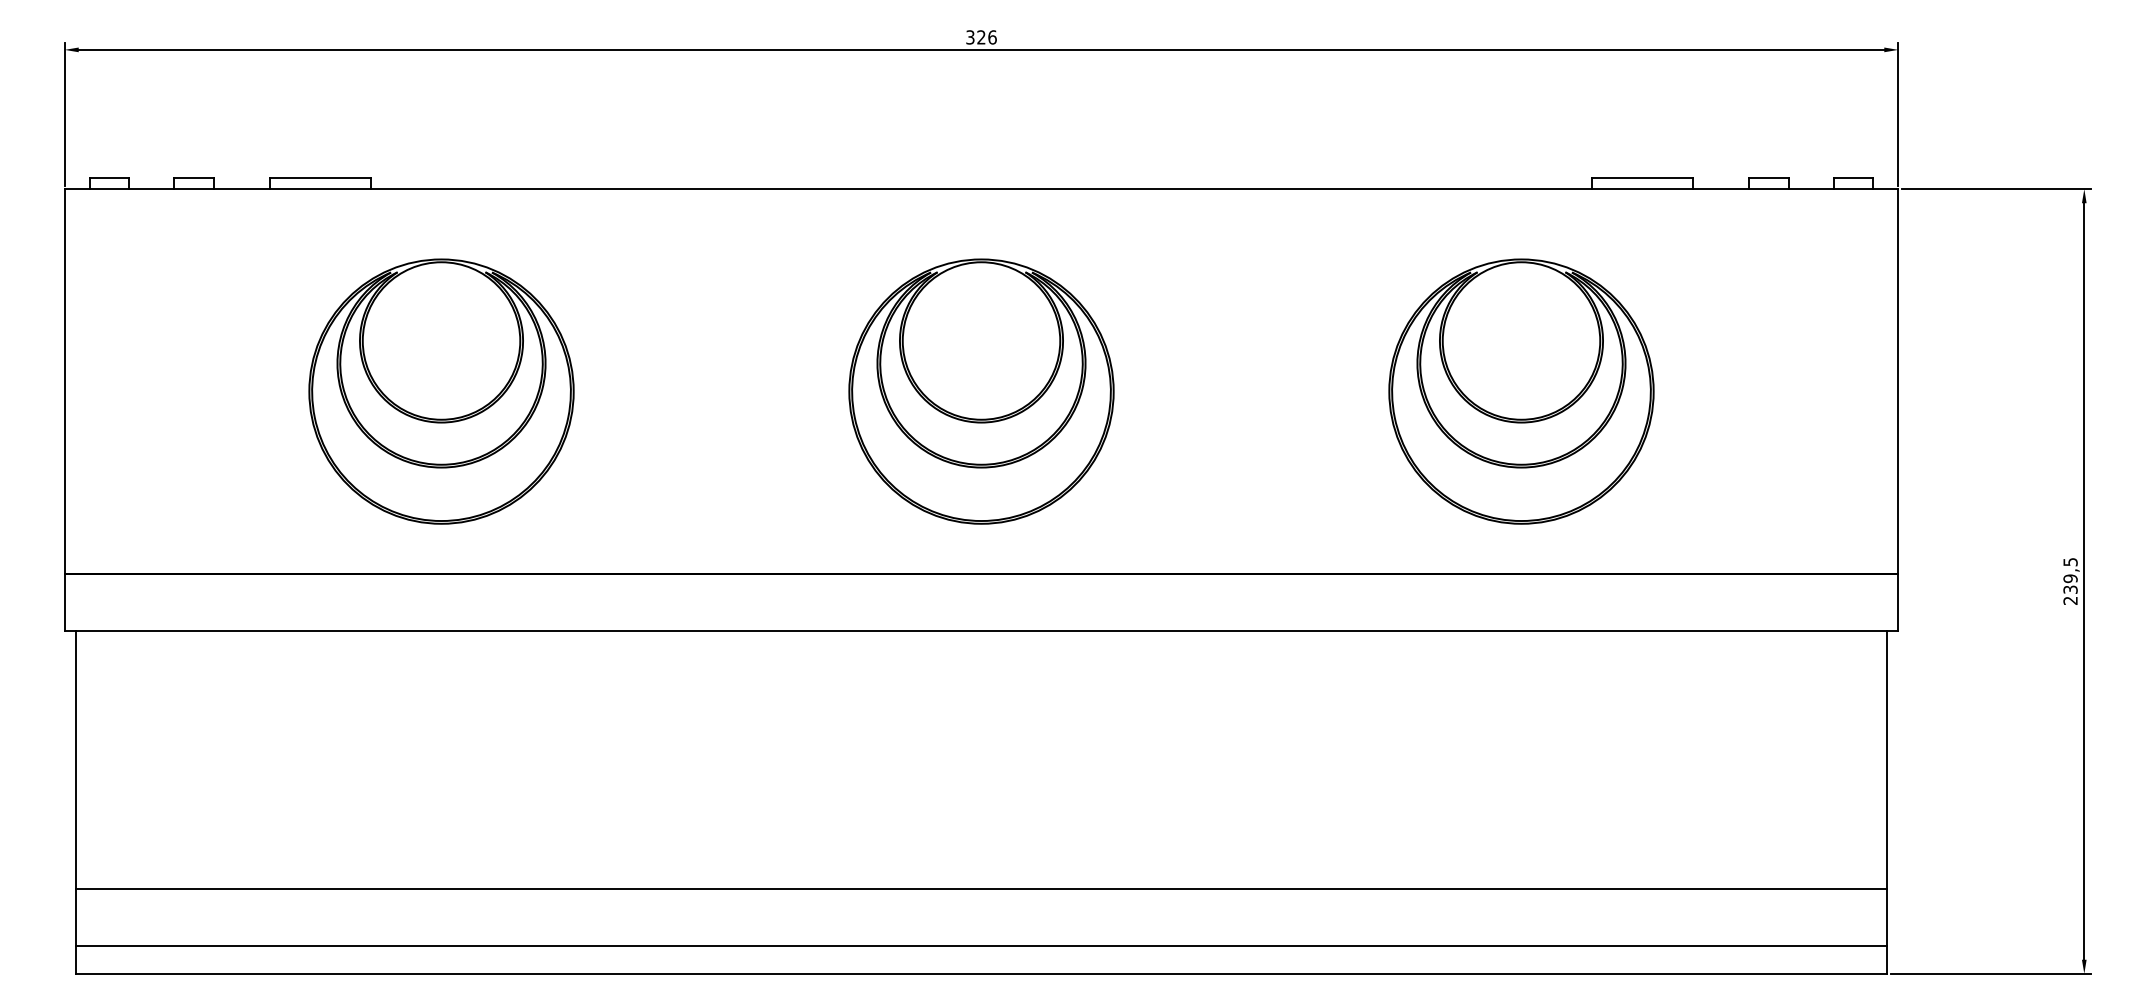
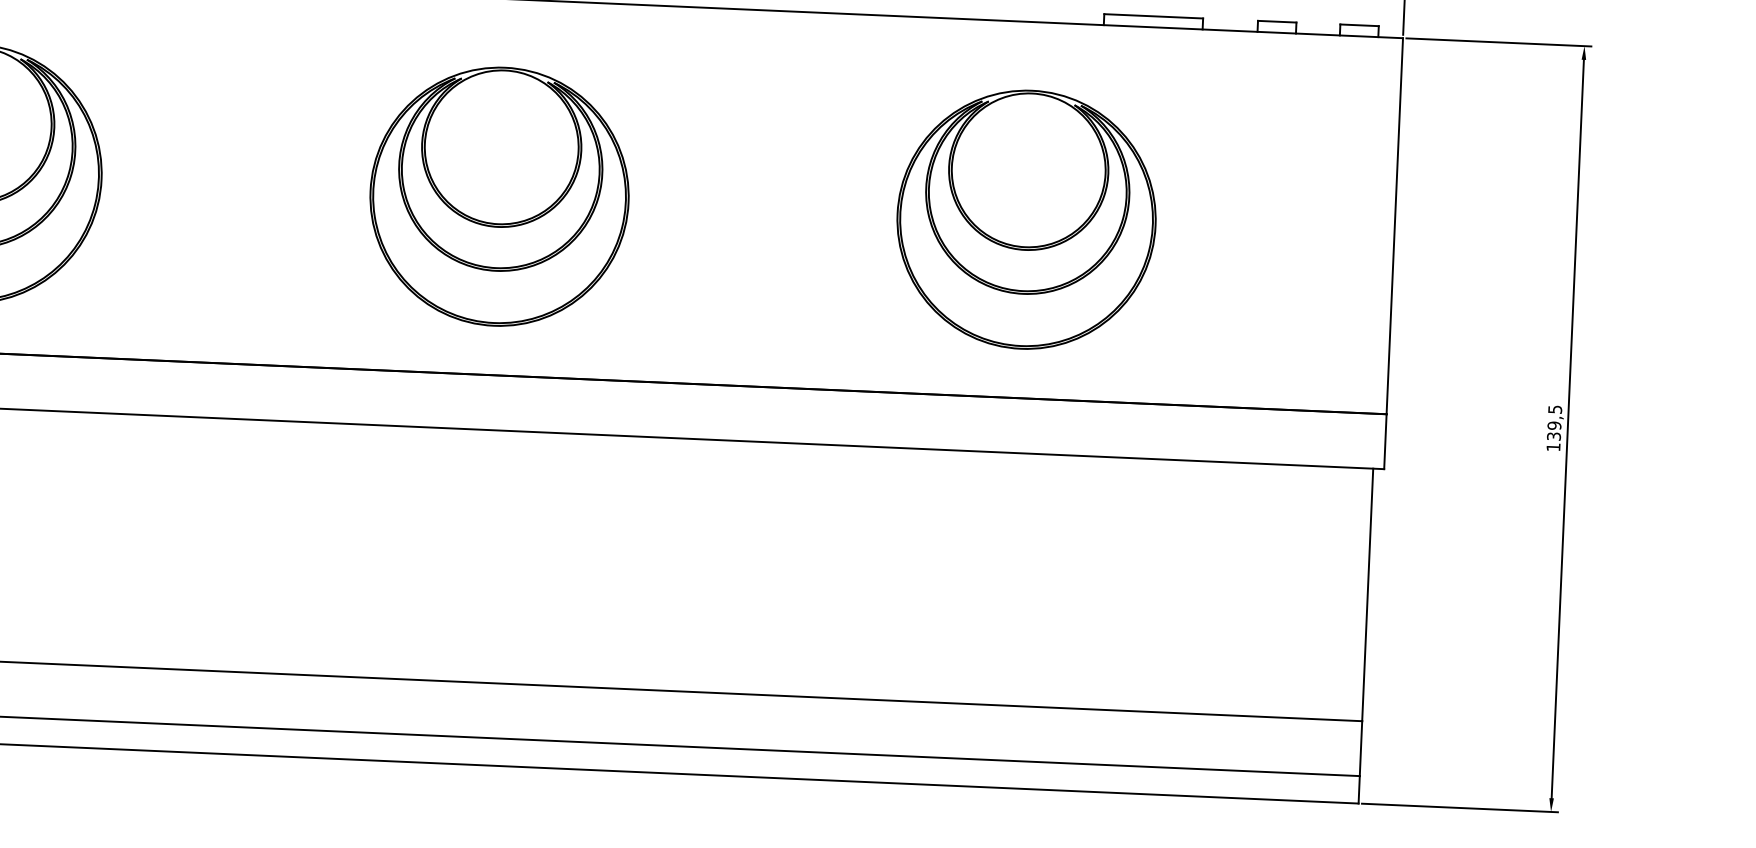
text: (2070, 600) -> (1553, 447), 239,5 -> 139,5

